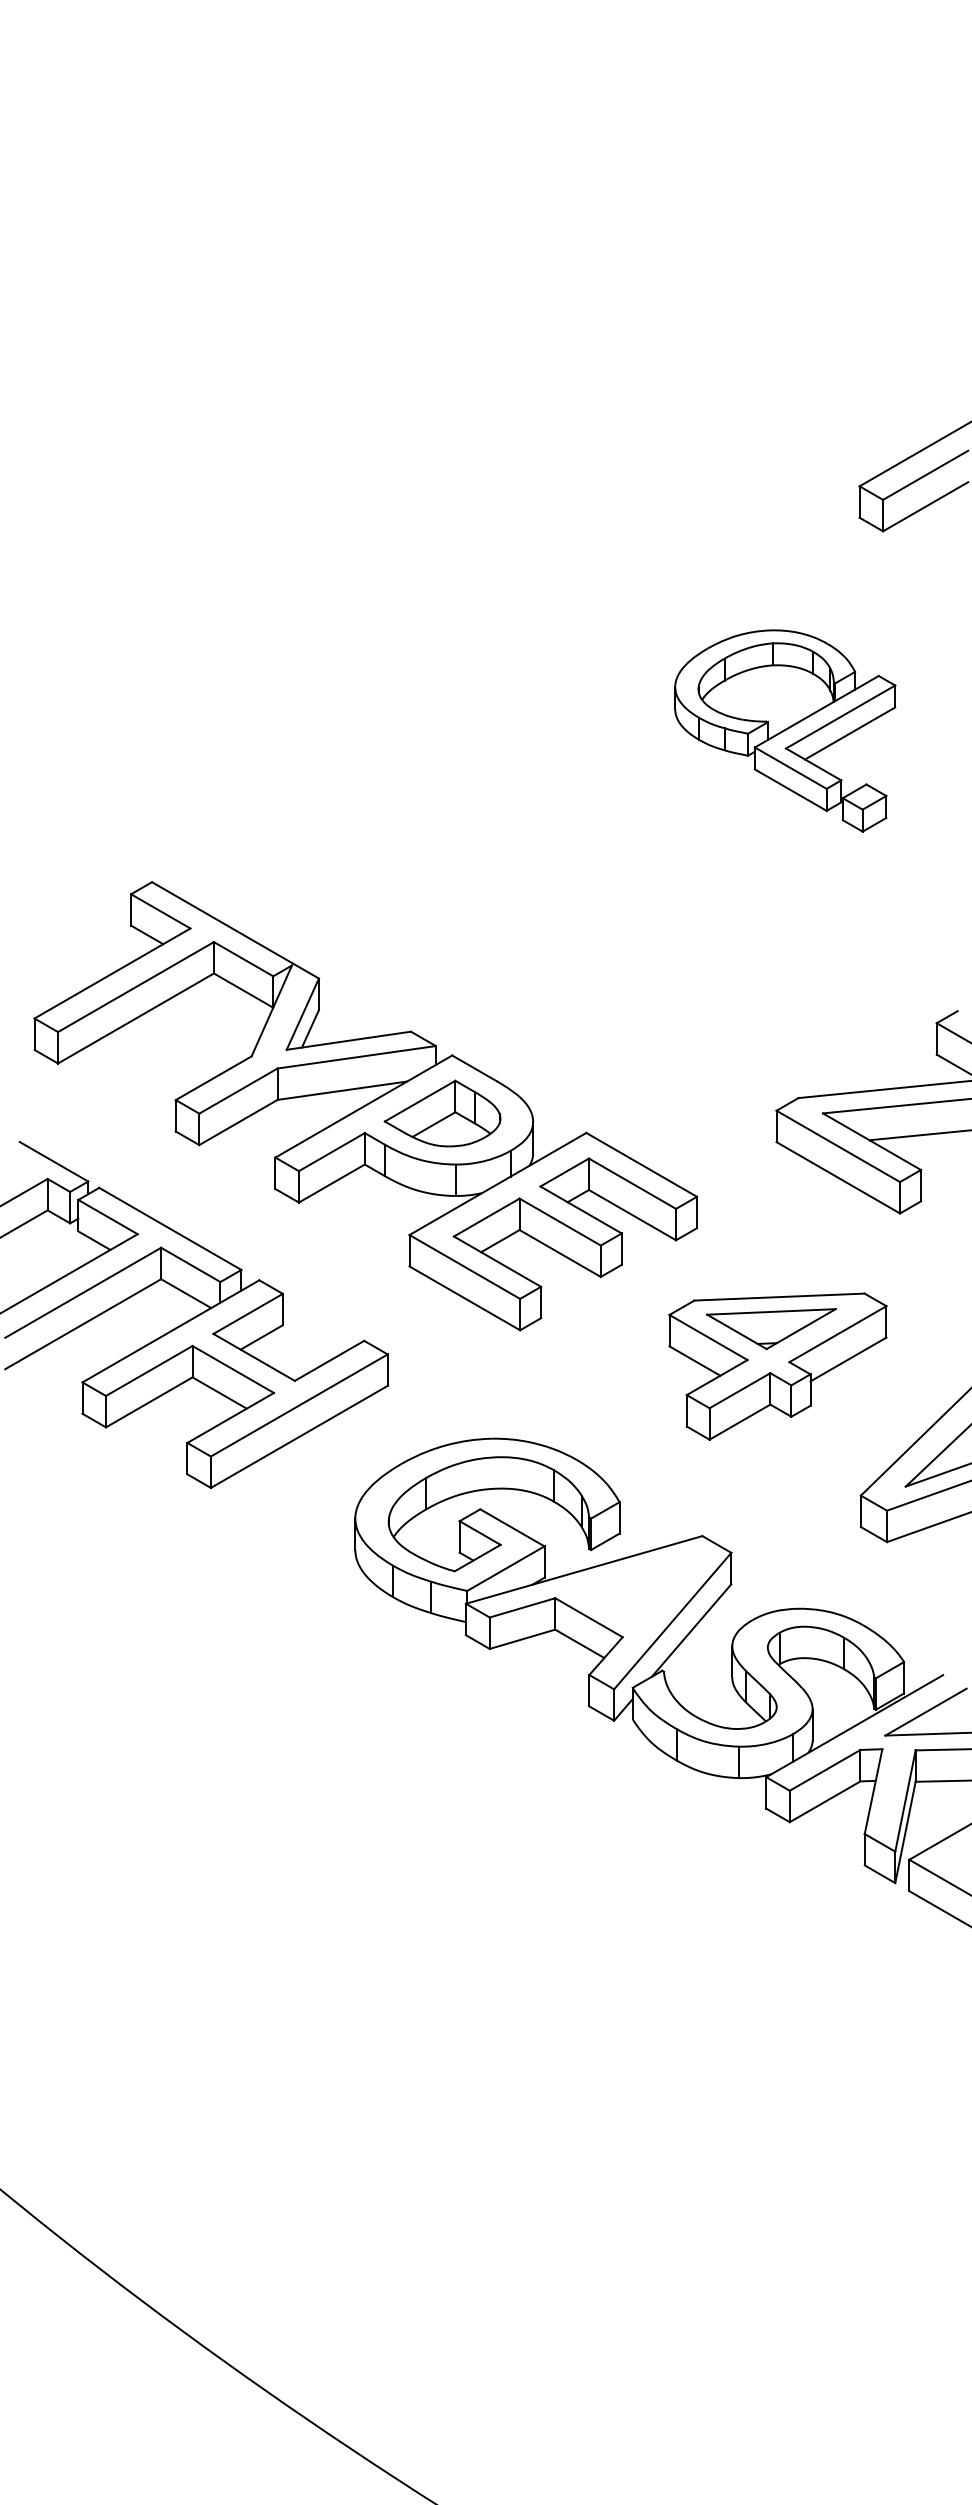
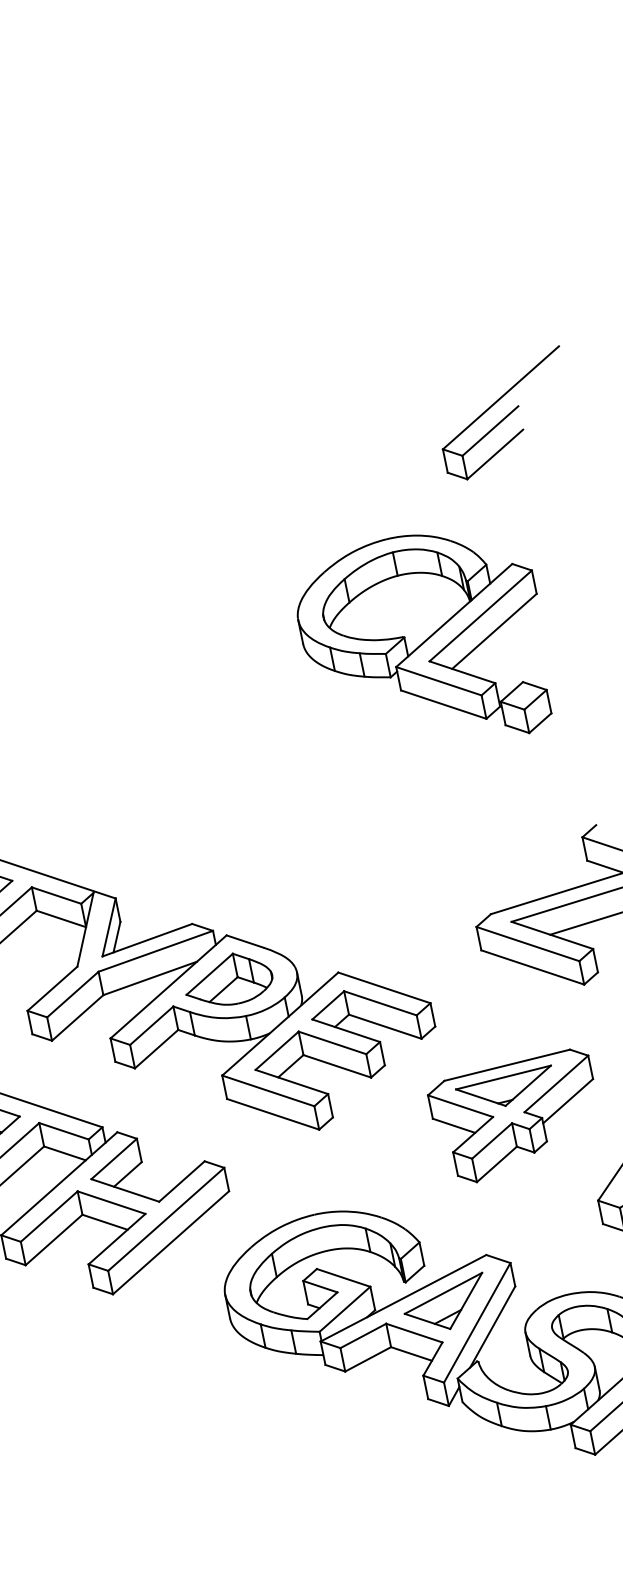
part: (785, 730) -> (425, 642), size x1.43
part: (636, 1589) -> (445, 1304), added

